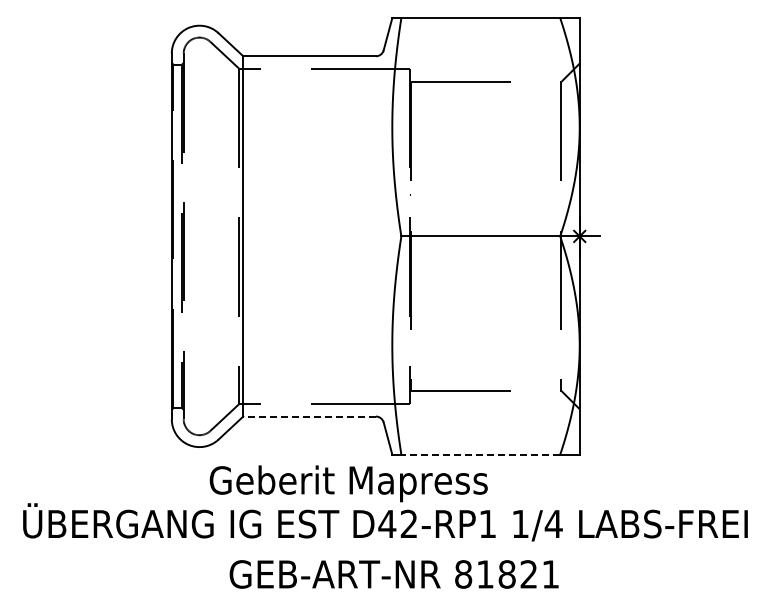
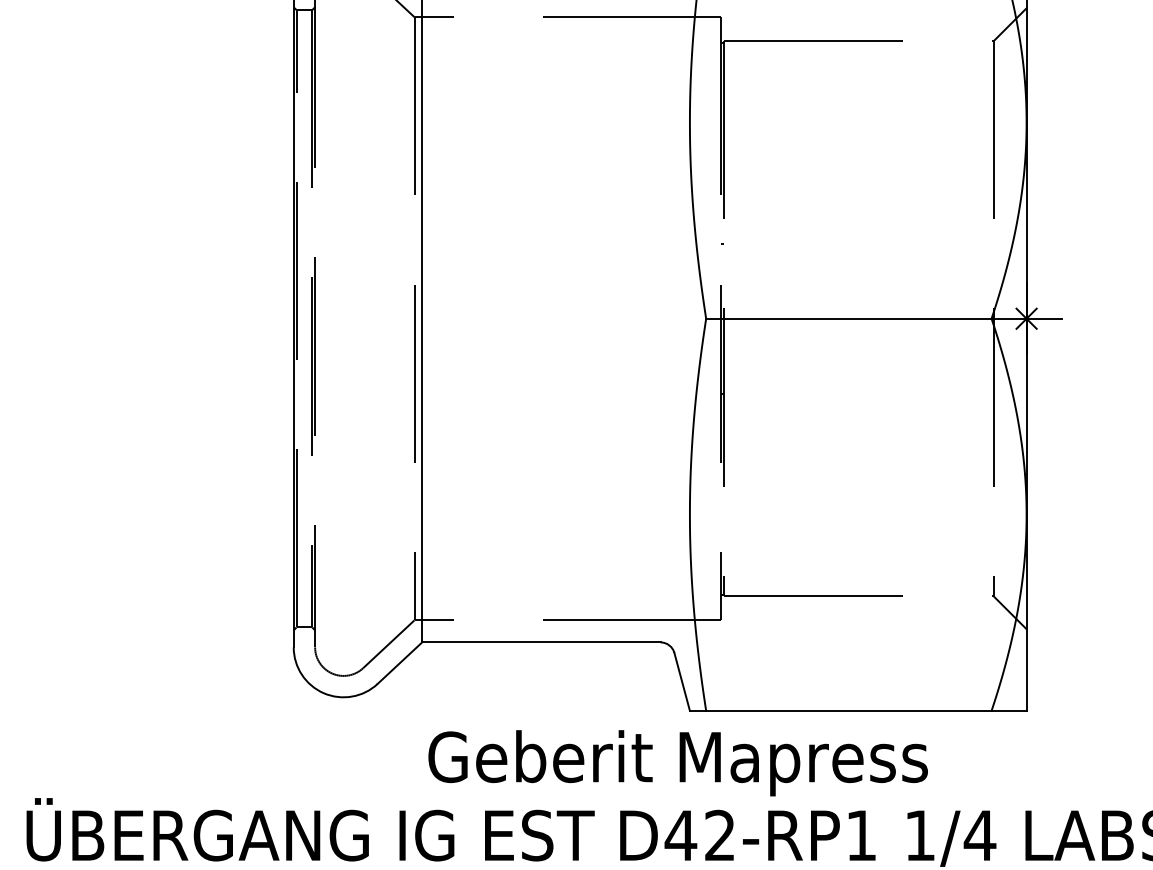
line: (309, 416) -> (541, 642), dashed -> solid
line: (480, 454) -> (848, 710), dashed -> solid
text: (348, 483) -> (677, 762), moved

